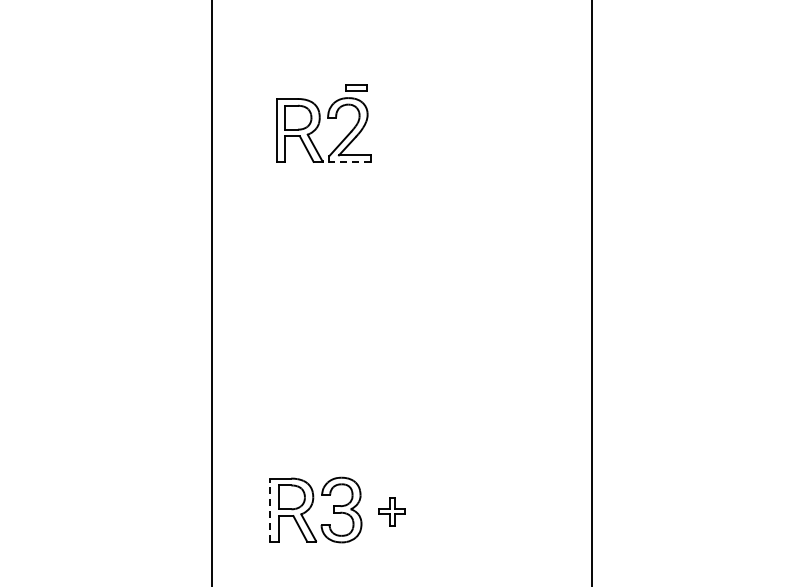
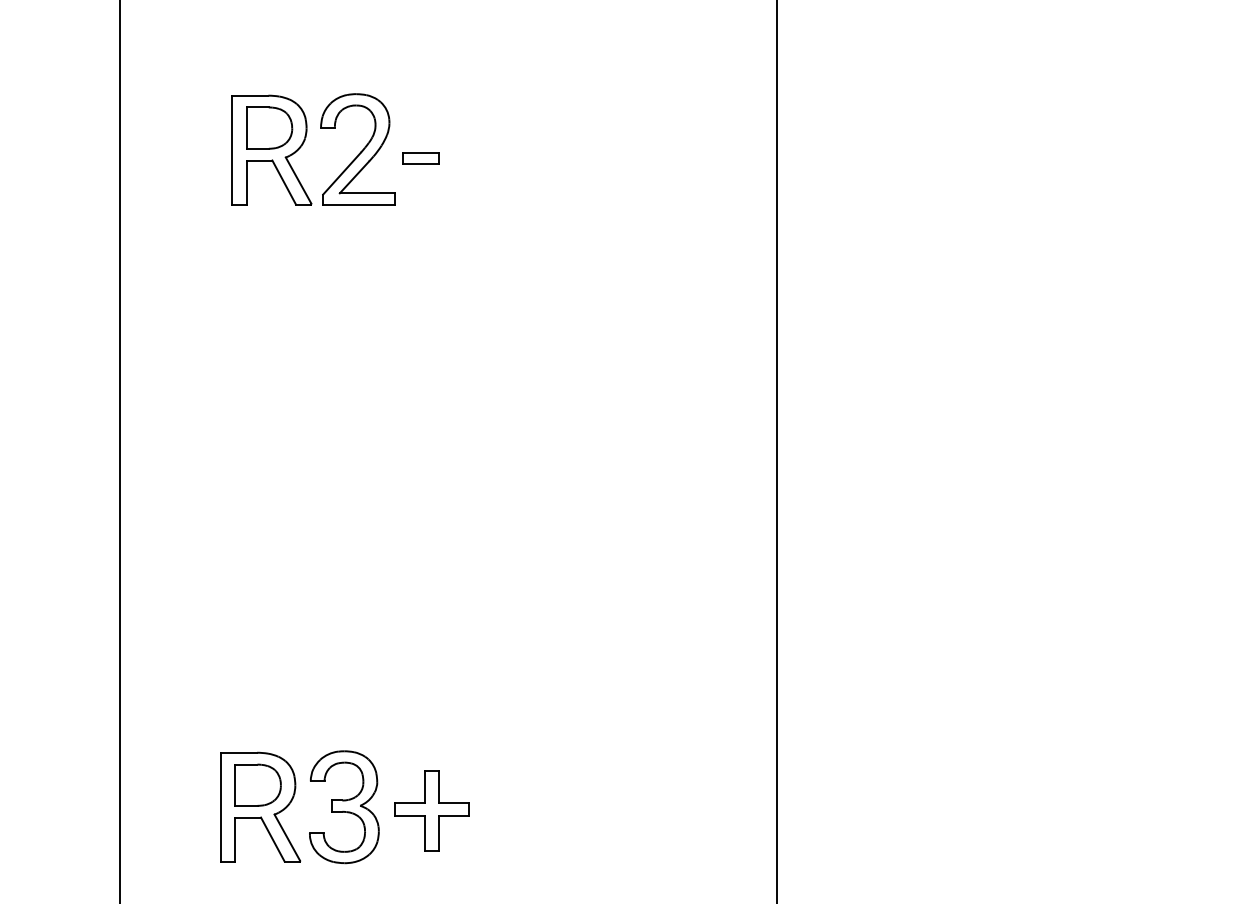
part: (356, 87) -> (420, 157), moved
line: (349, 161) -> (358, 203), dashed -> solid
line: (270, 509) -> (221, 806), dashed -> solid
part: (392, 511) -> (432, 809), size x1.67

